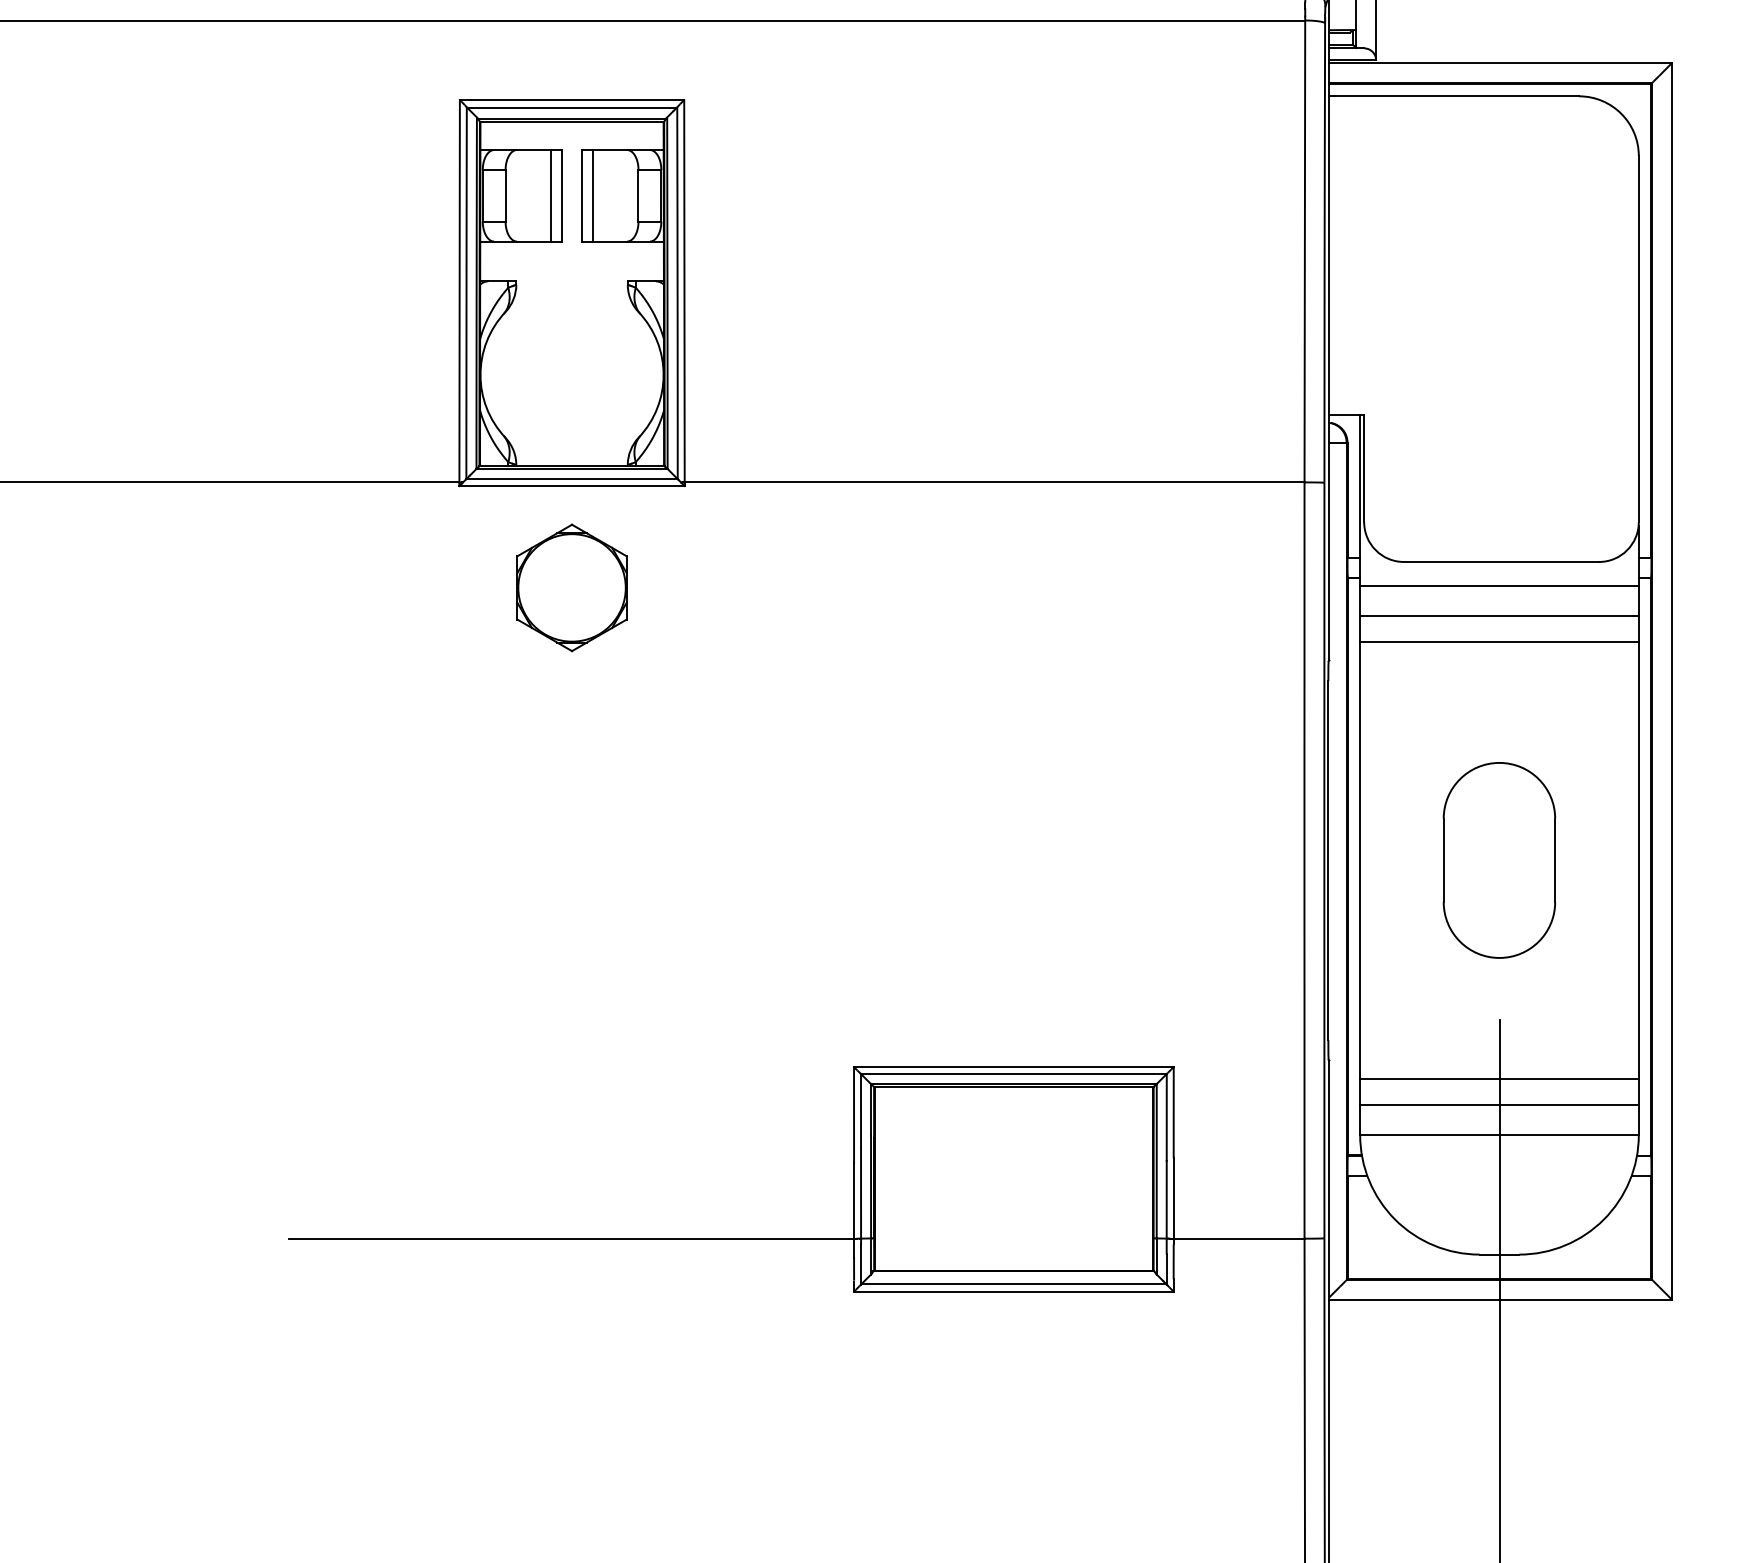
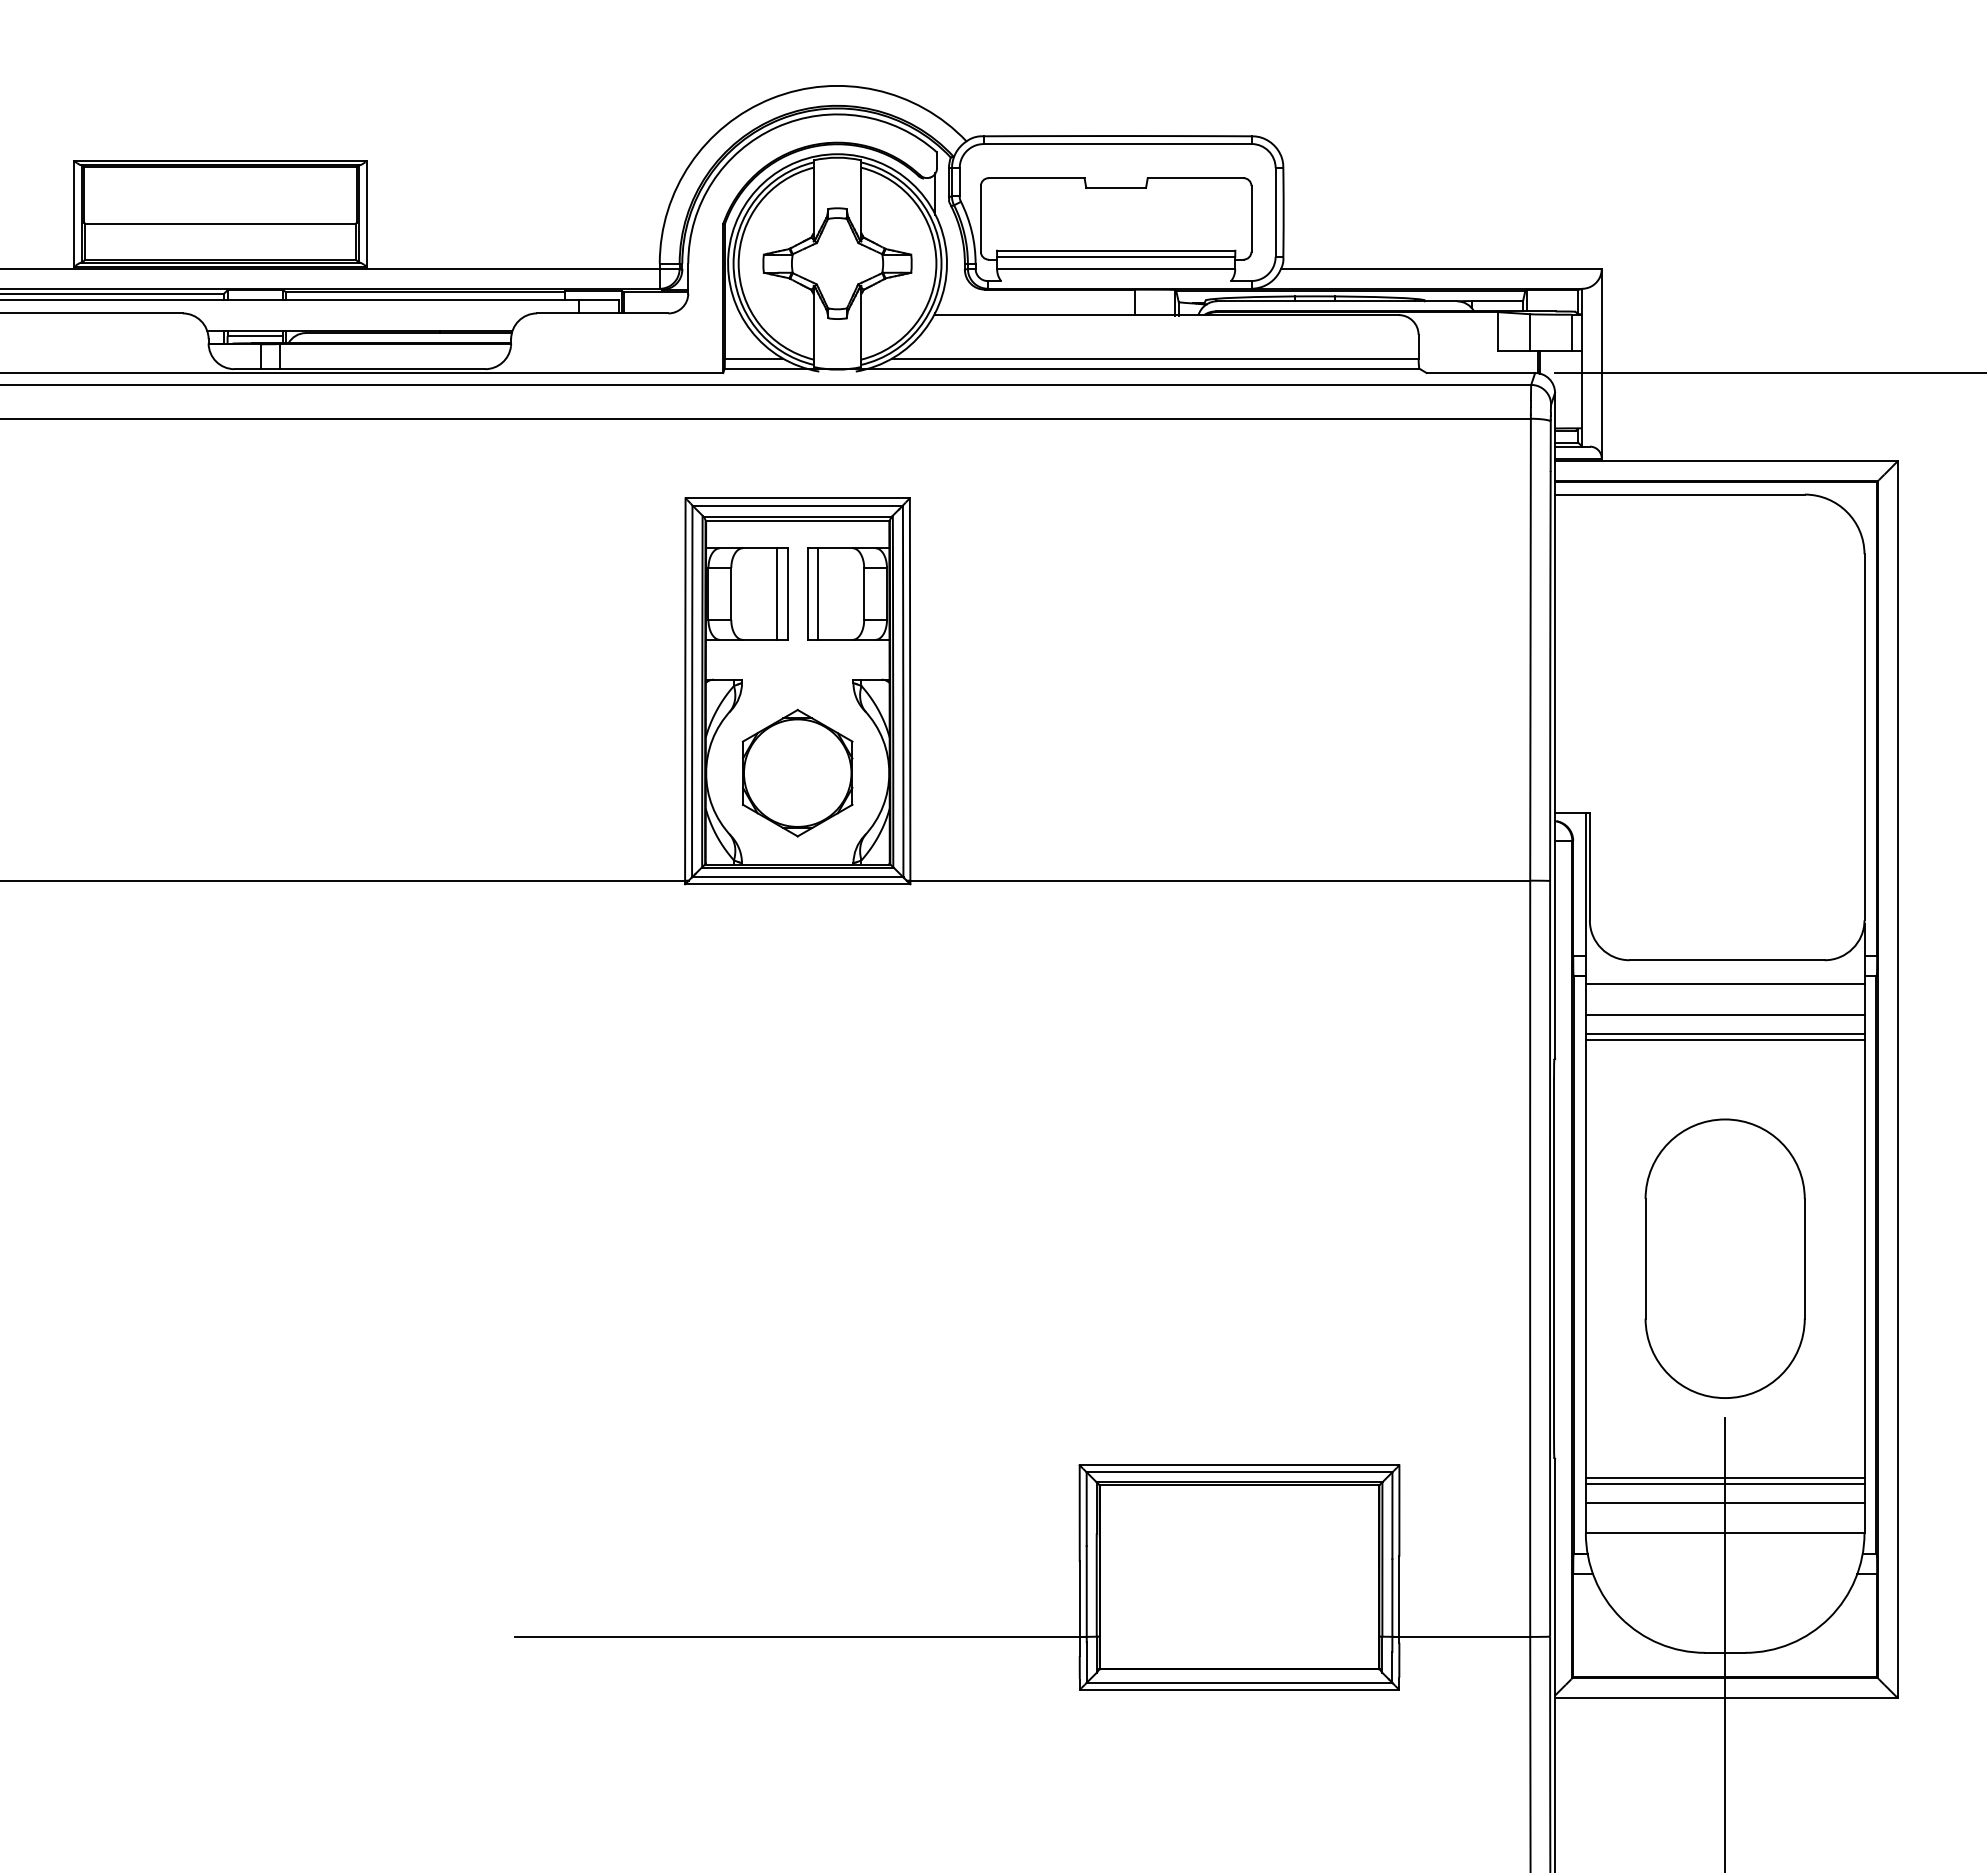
part: (571, 587) -> (797, 772), moved
line: (1498, 635) -> (1724, 1033), added
part: (1498, 860) -> (1724, 1258), size x1.43
line: (1498, 1085) -> (1724, 1483), added

